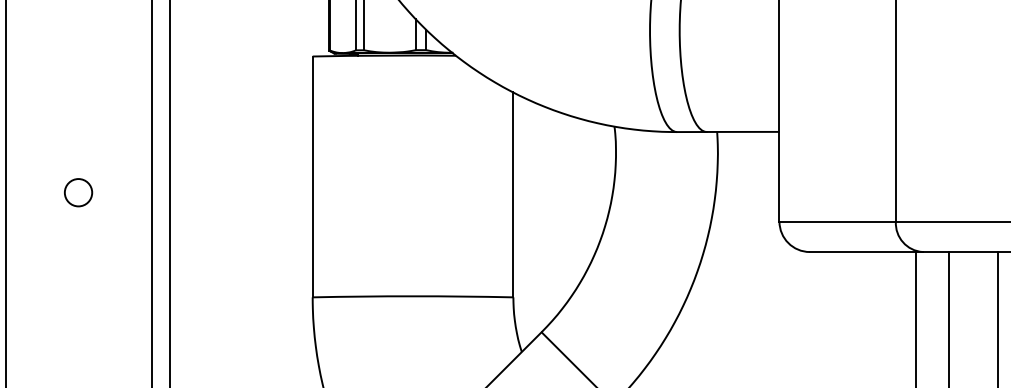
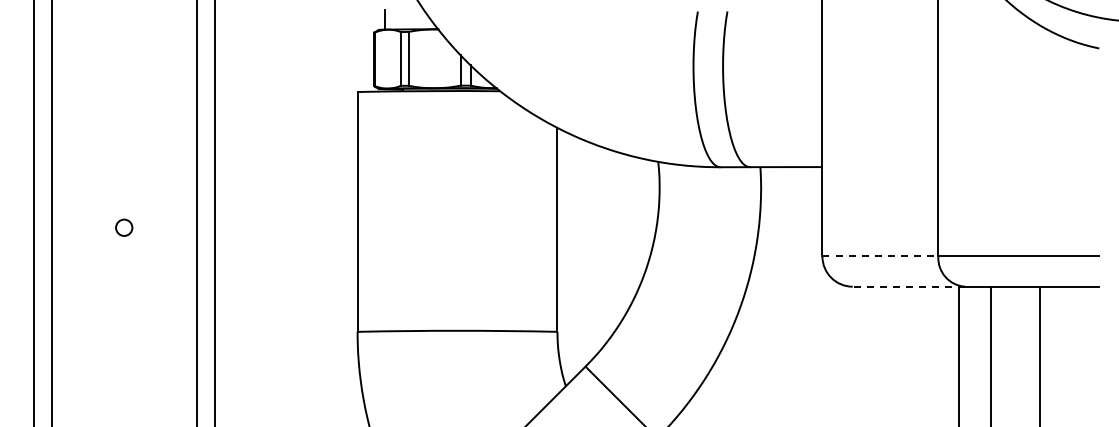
circle: (77, 192) -> (123, 227), size x0.6
line: (837, 221) -> (880, 256), solid -> dashed
line: (865, 251) -> (908, 286), solid -> dashed

